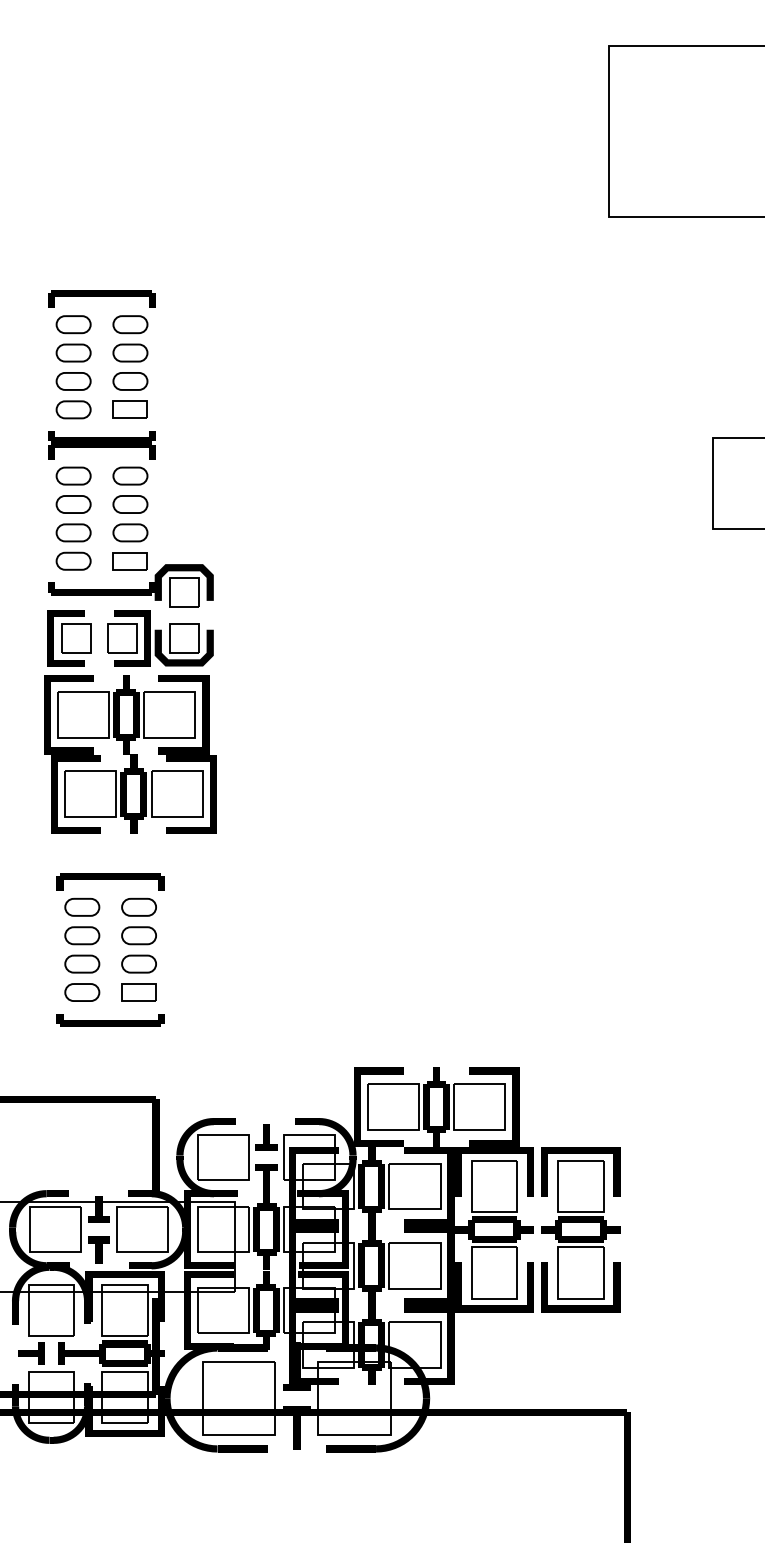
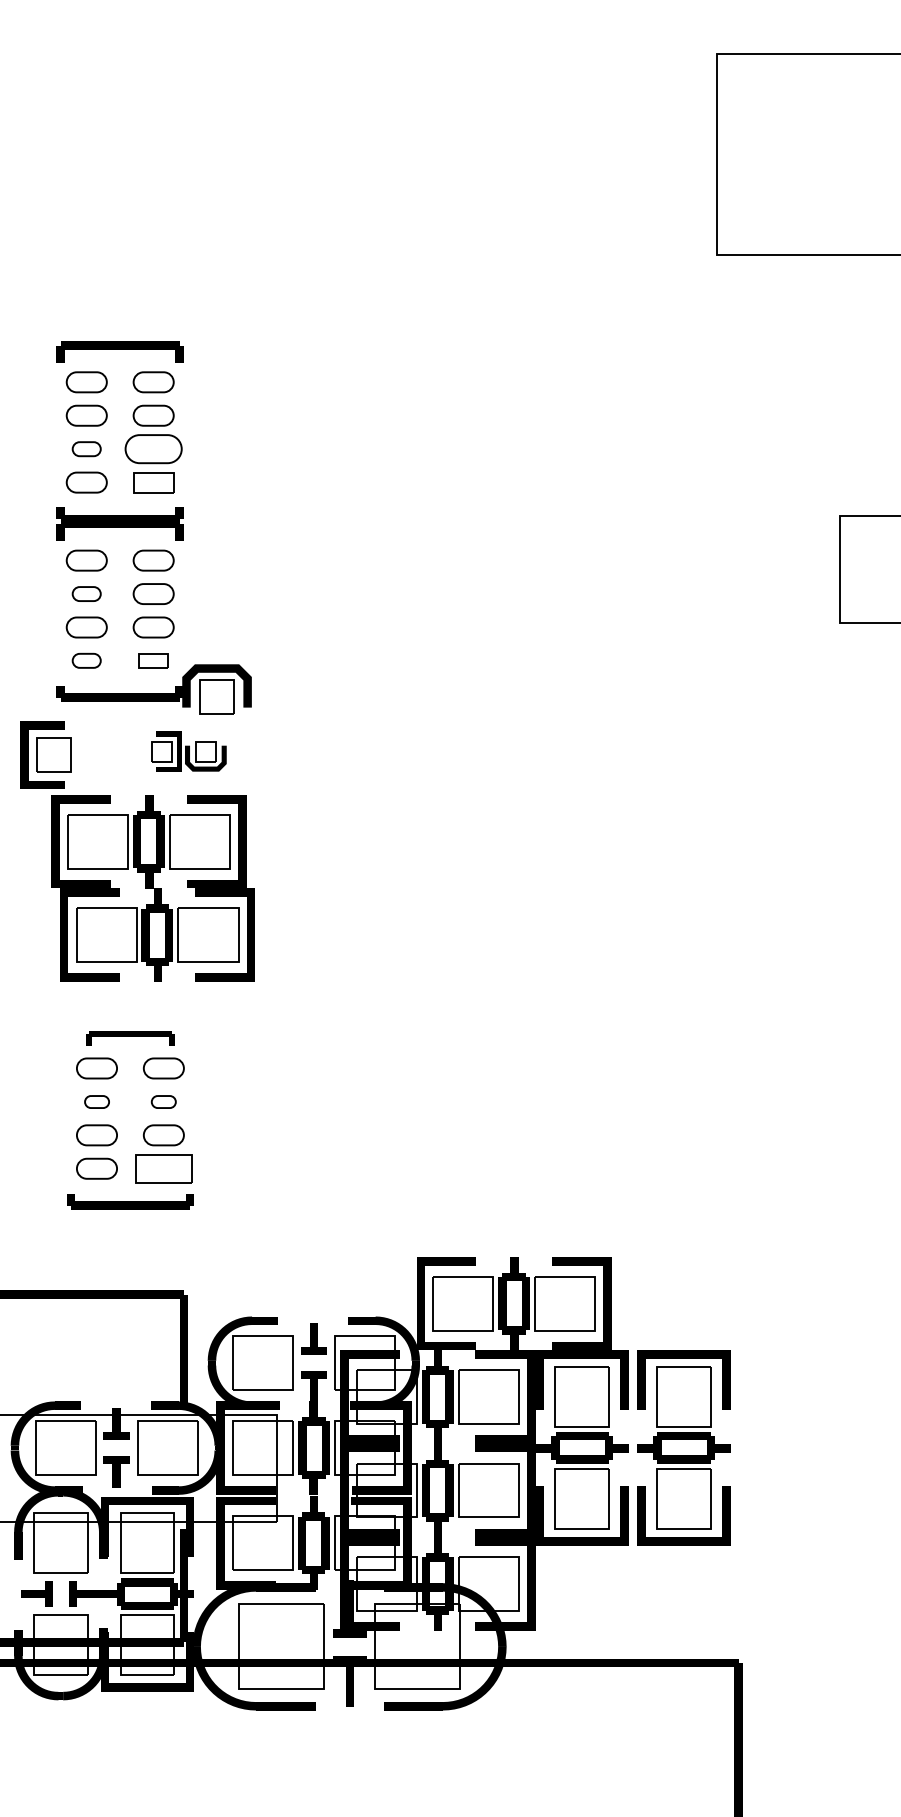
part: (73, 381) -> (86, 449), size x0.7
part: (130, 381) -> (153, 449), size x1.4
part: (73, 504) -> (86, 594), size x0.7
part: (73, 560) -> (86, 660), size x0.7
part: (129, 561) -> (152, 661), size x0.7
part: (69, 638) -> (46, 755), moved
part: (160, 638) -> (189, 751), size x0.6
part: (110, 881) -> (130, 1038), size x0.7
part: (82, 935) -> (97, 1101), size x0.6
part: (138, 935) -> (163, 1101), size x0.6
part: (138, 992) -> (163, 1168), size x1.4

